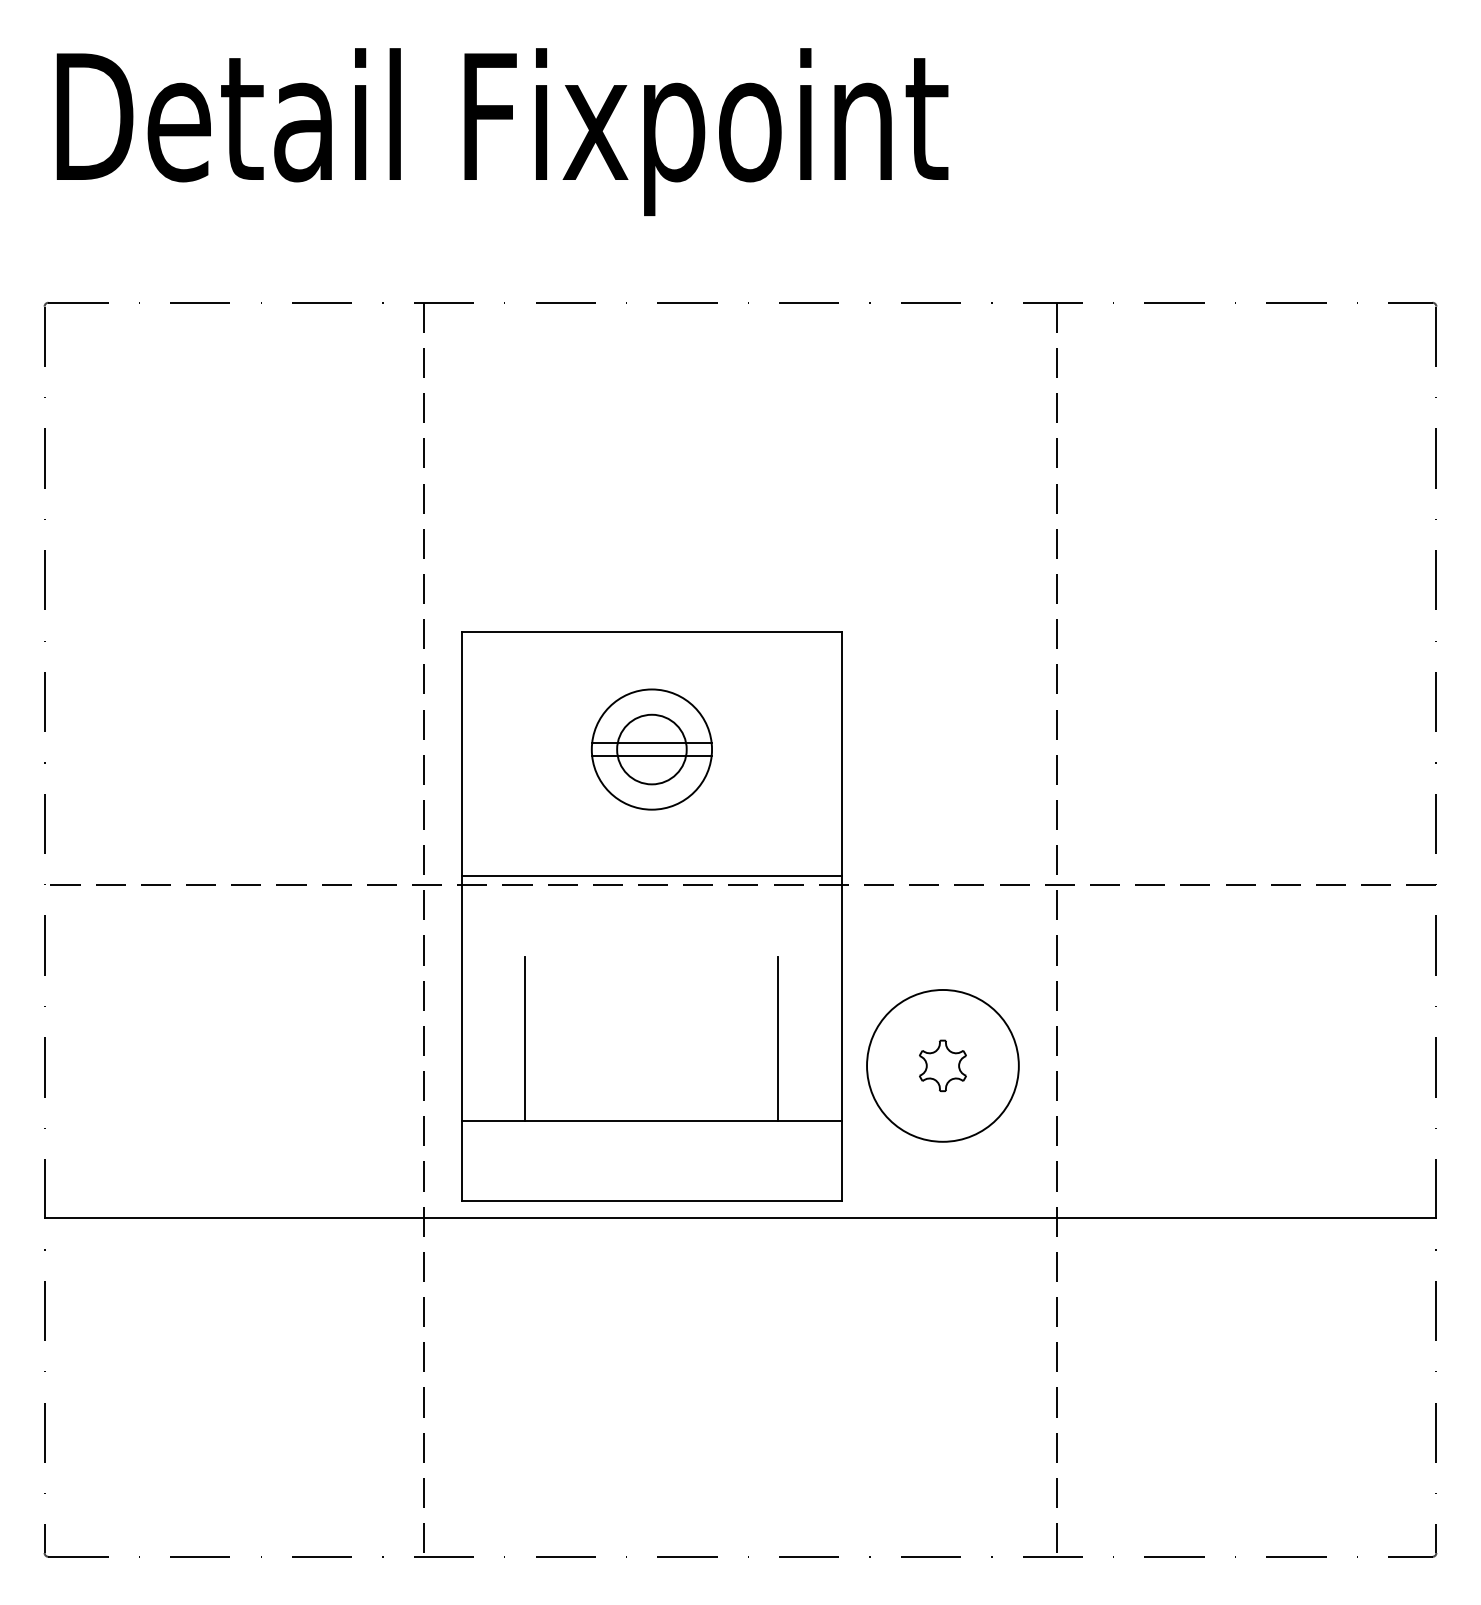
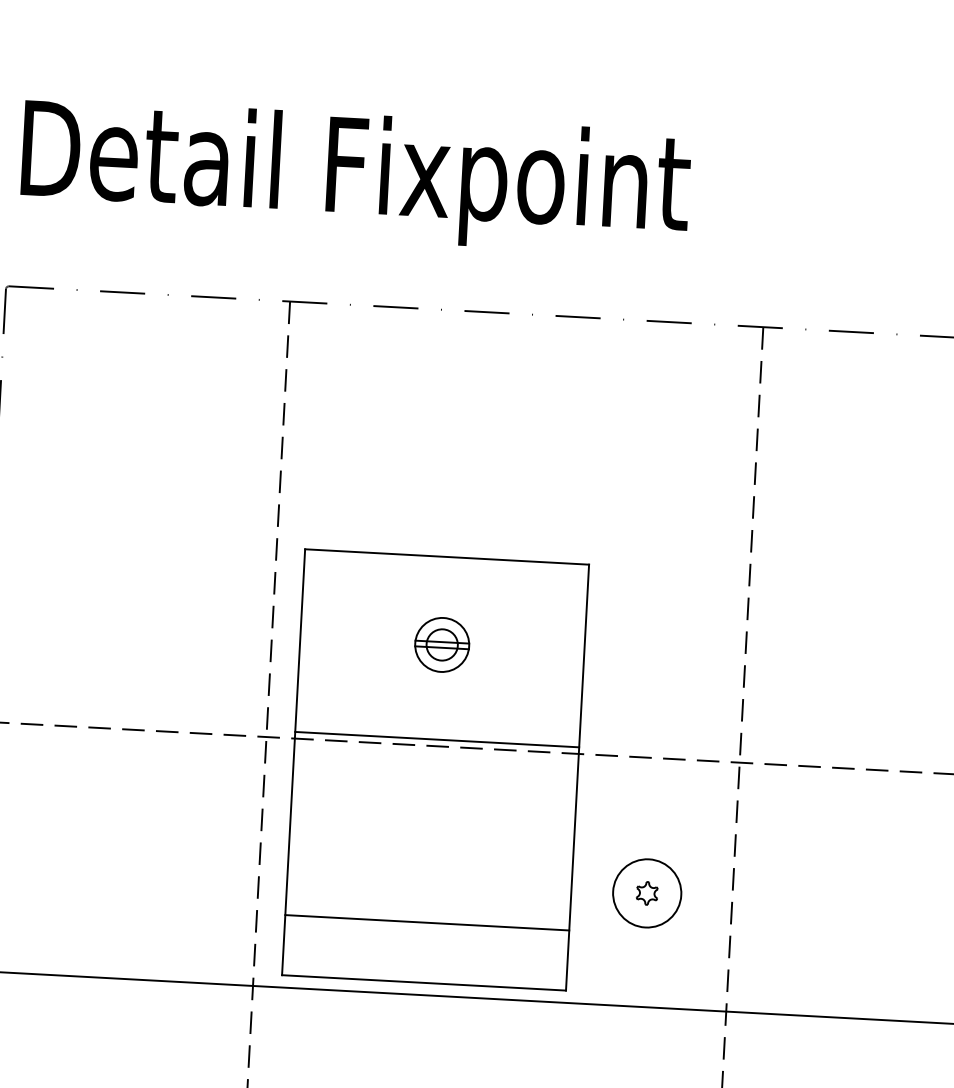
part: (651, 749) -> (442, 644), size x0.6
line: (525, 1038) -> (336, 855), removed
line: (778, 1038) -> (525, 866), removed
part: (942, 1065) -> (646, 893), size x0.6

